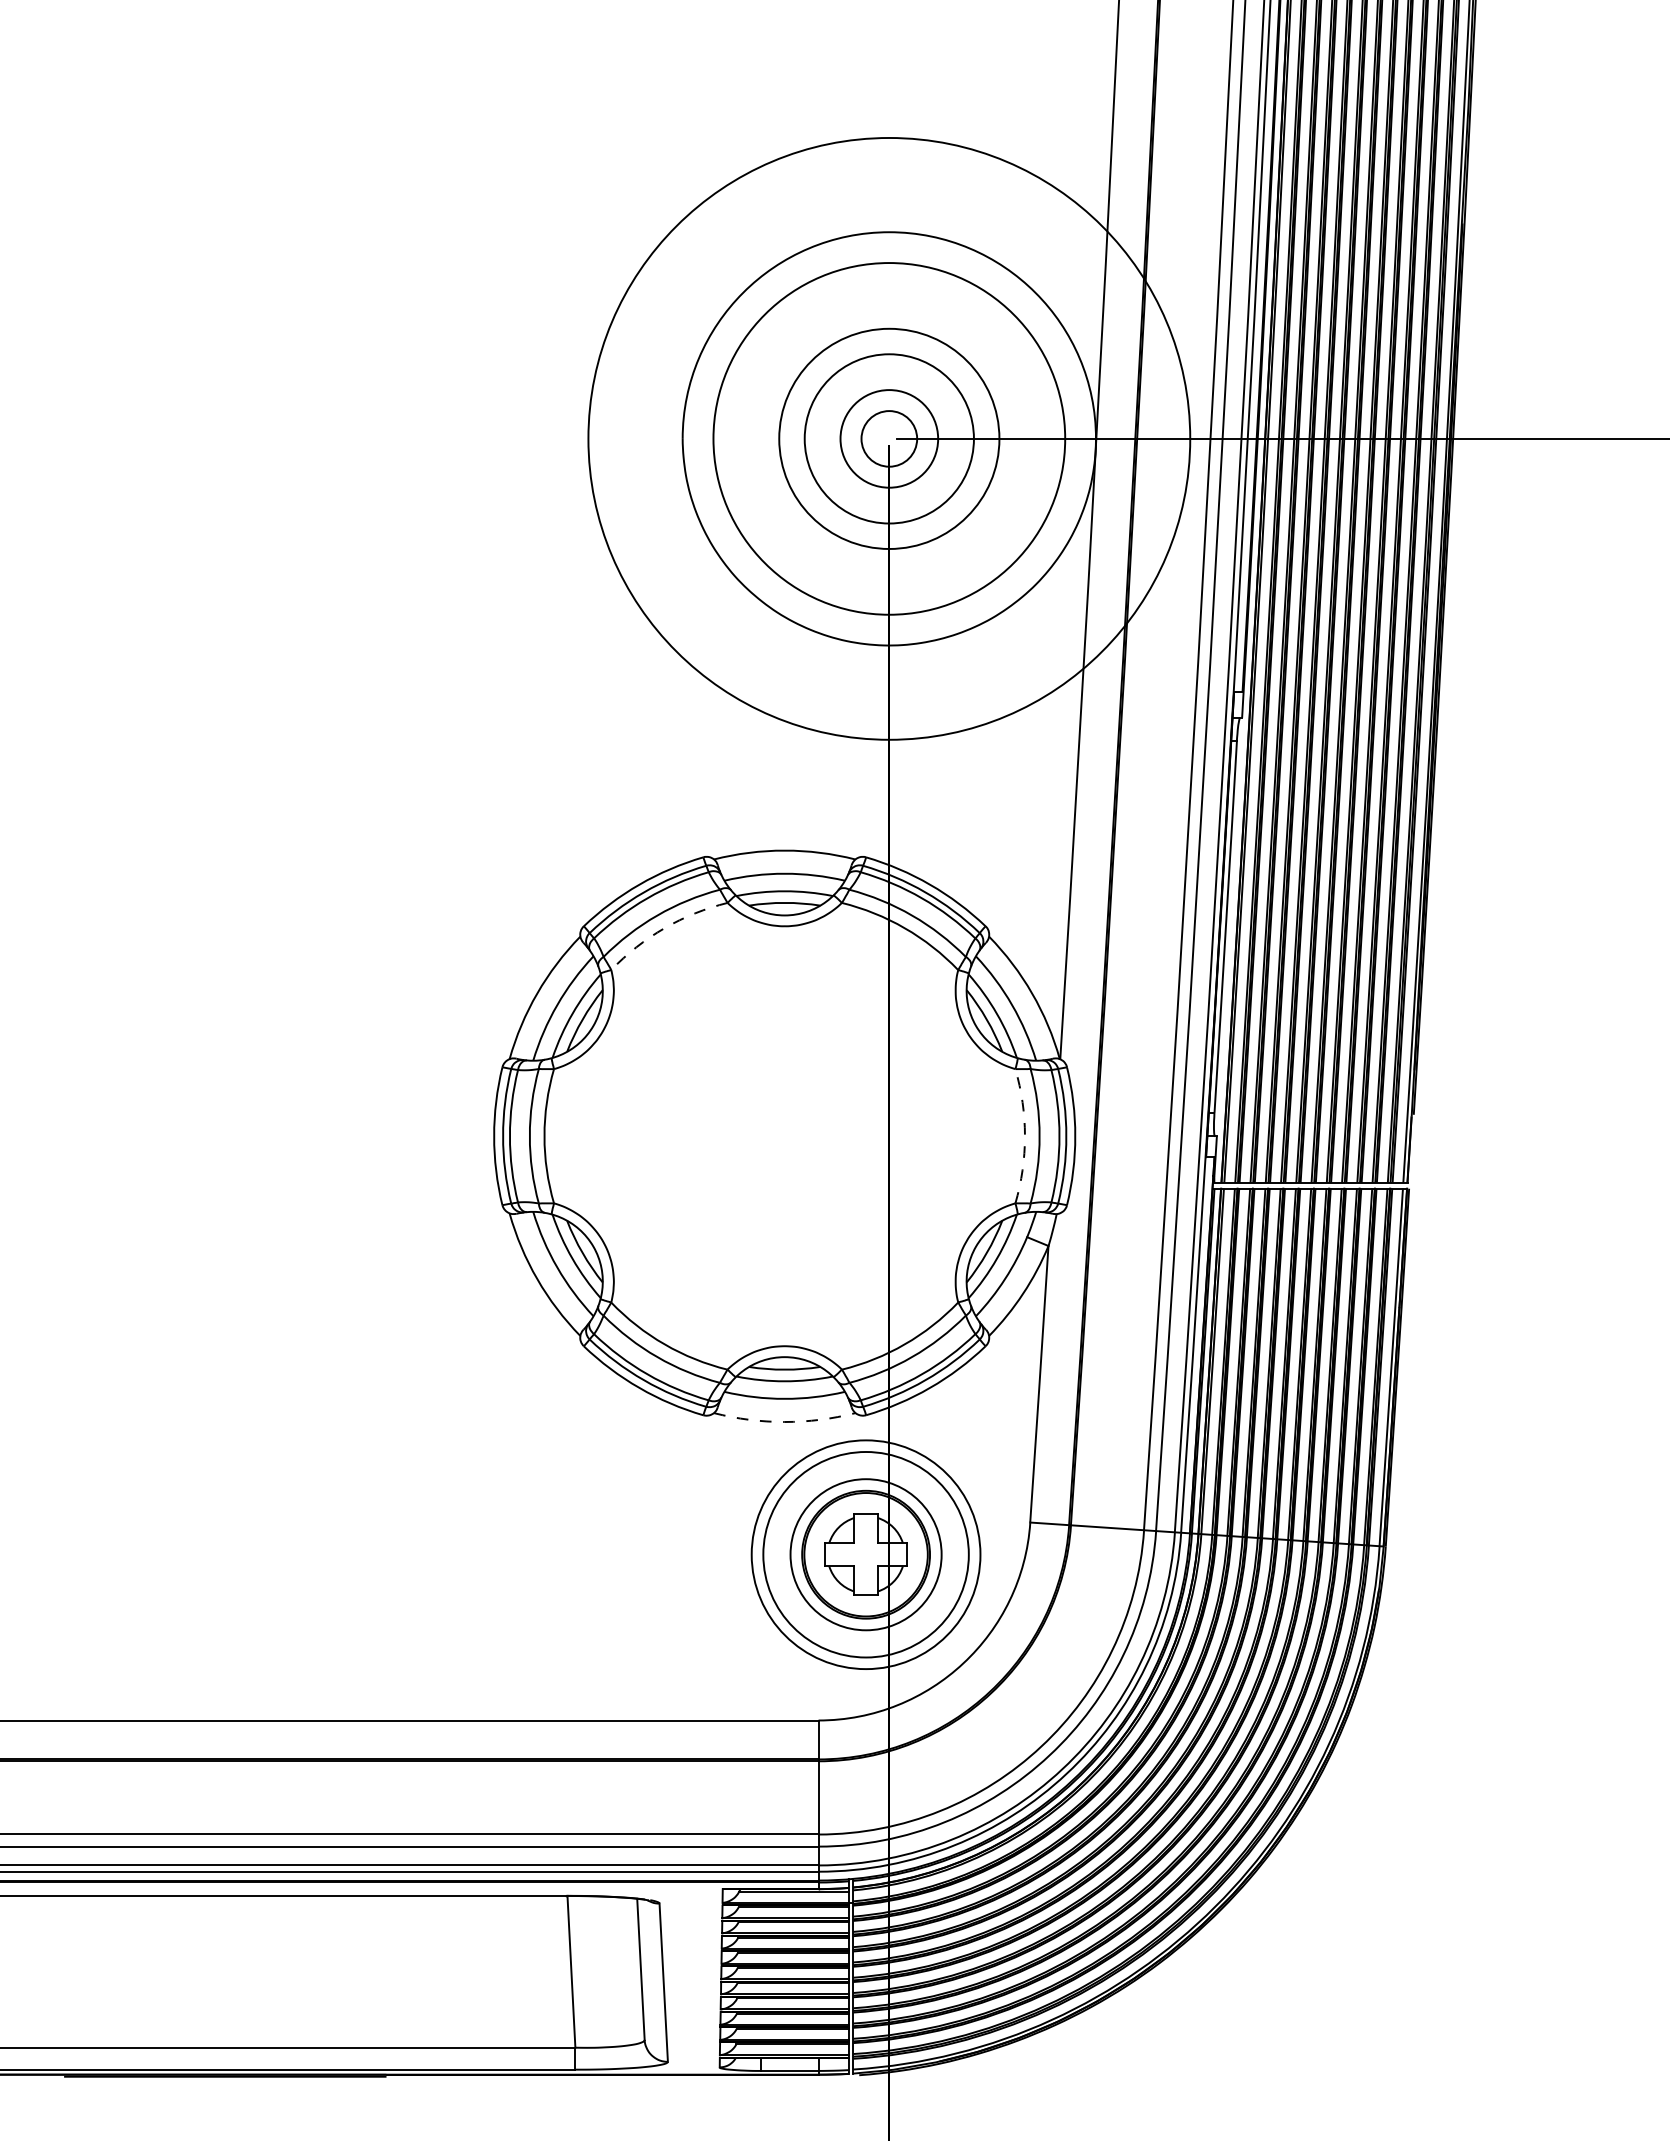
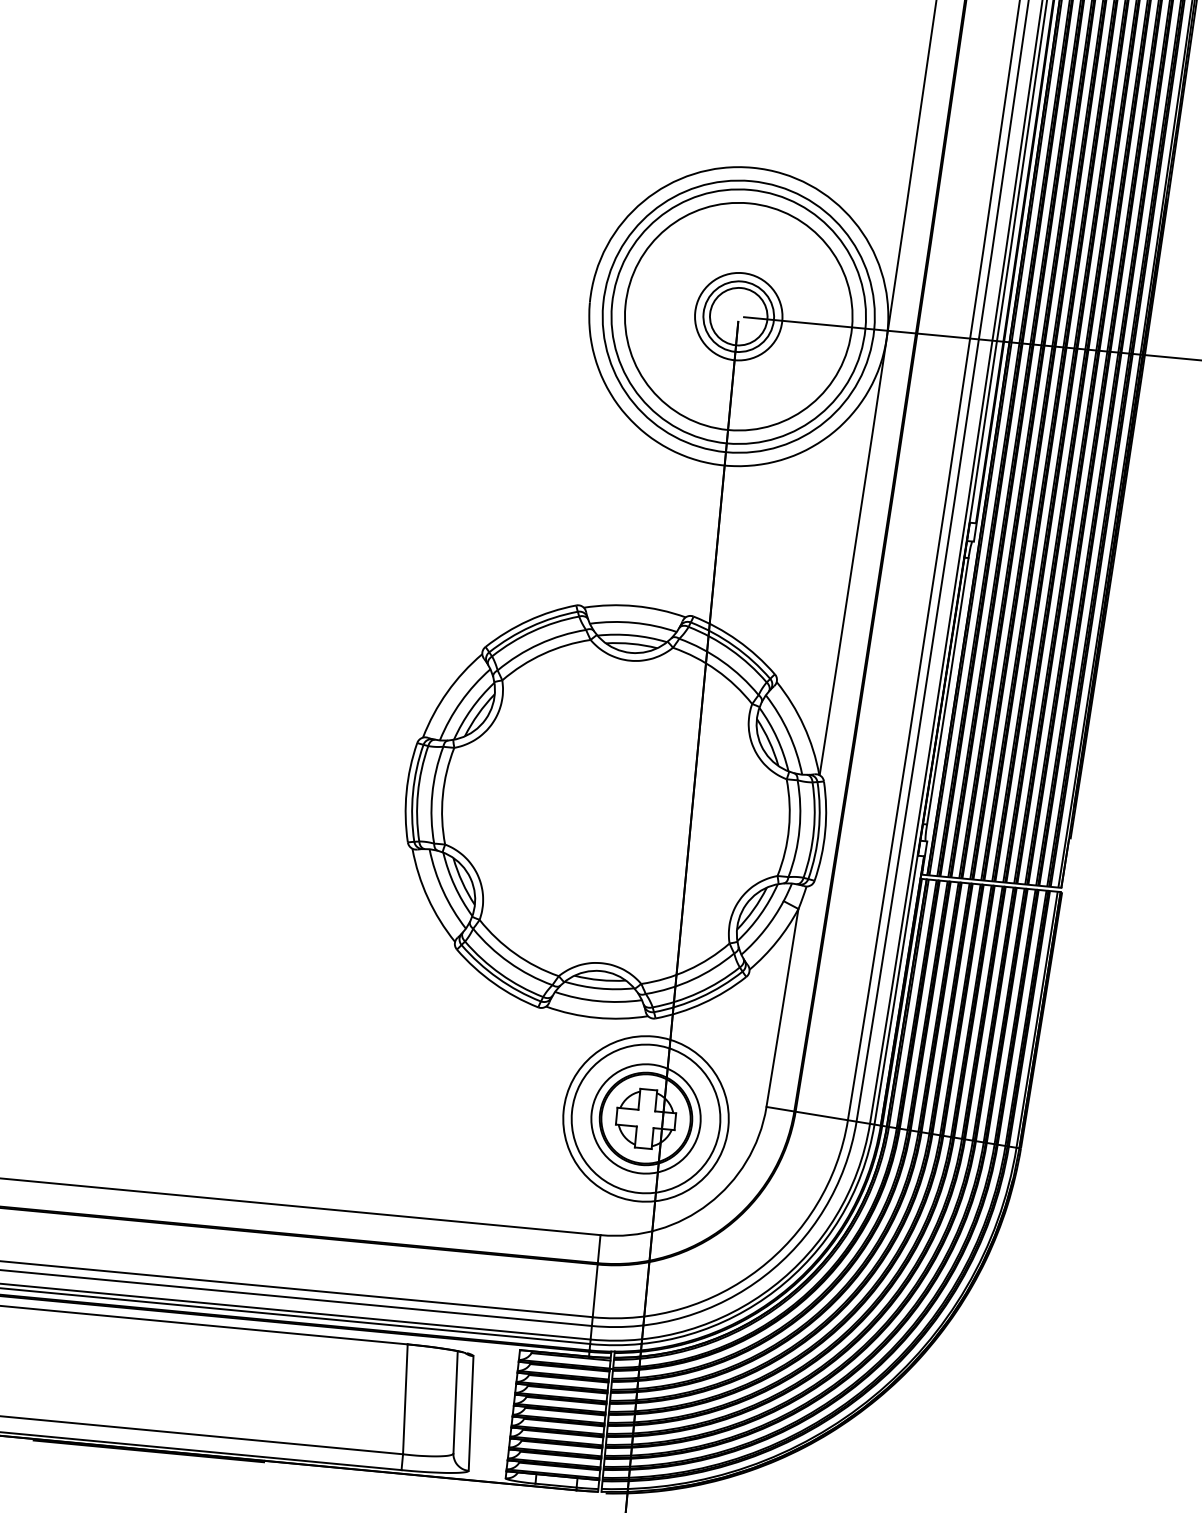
circle: (888, 438) -> (738, 316), size x0.71
circle: (889, 438) -> (738, 316), size x0.62
circle: (889, 438) -> (738, 316), size x1.43
circle: (889, 438) -> (738, 316), size x1.43
arc: (664, 928) -> (543, 654), dashed -> solid
arc: (1024, 1136) -> (788, 828), dashed -> solid
arc: (784, 1422) -> (596, 1018), dashed -> solid

